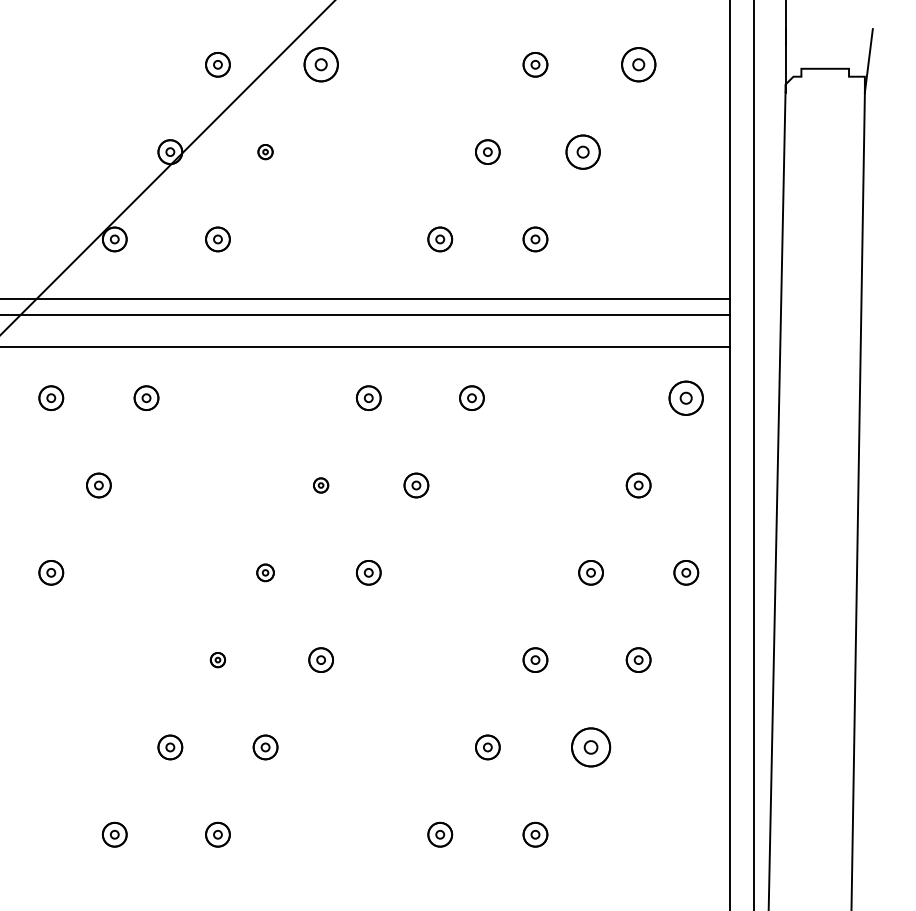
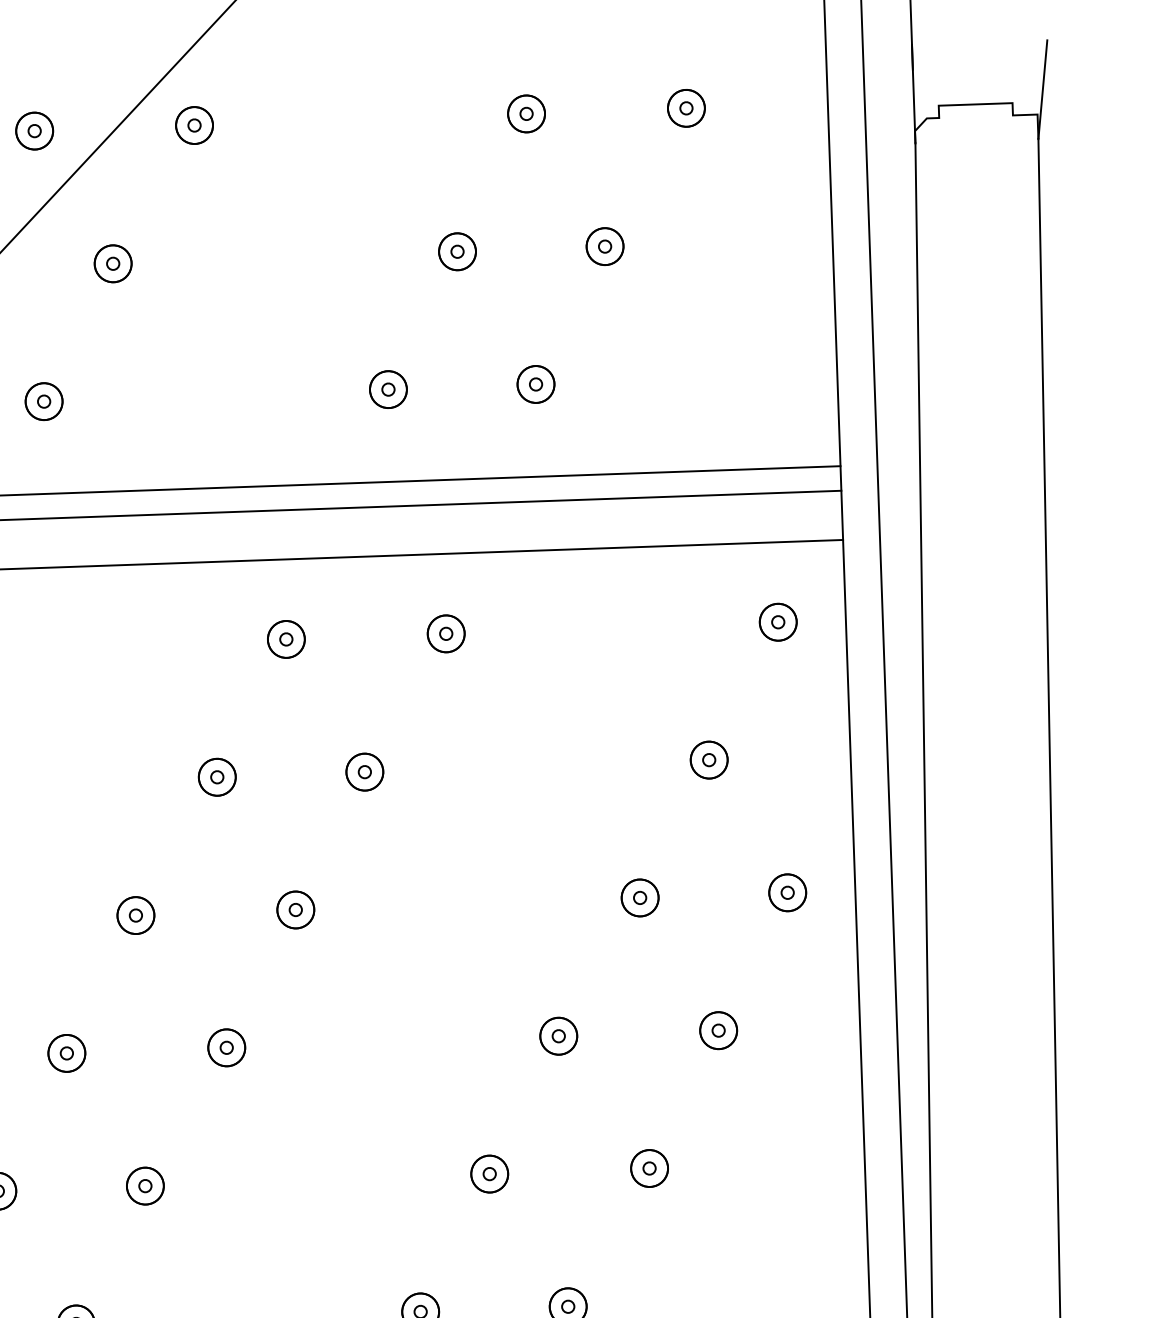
part: (320, 64) -> (193, 125), size x0.71
part: (638, 64) -> (686, 107), size x0.71
part: (265, 151) -> (112, 262), size x1.67
part: (582, 151) -> (604, 245), size x0.71
part: (686, 397) -> (778, 621), size x0.71
part: (320, 485) -> (216, 777), size x1.67
part: (265, 572) -> (135, 915), size x1.43
part: (217, 659) -> (66, 1052), size x1.67
part: (590, 747) -> (648, 1168), size x0.62

